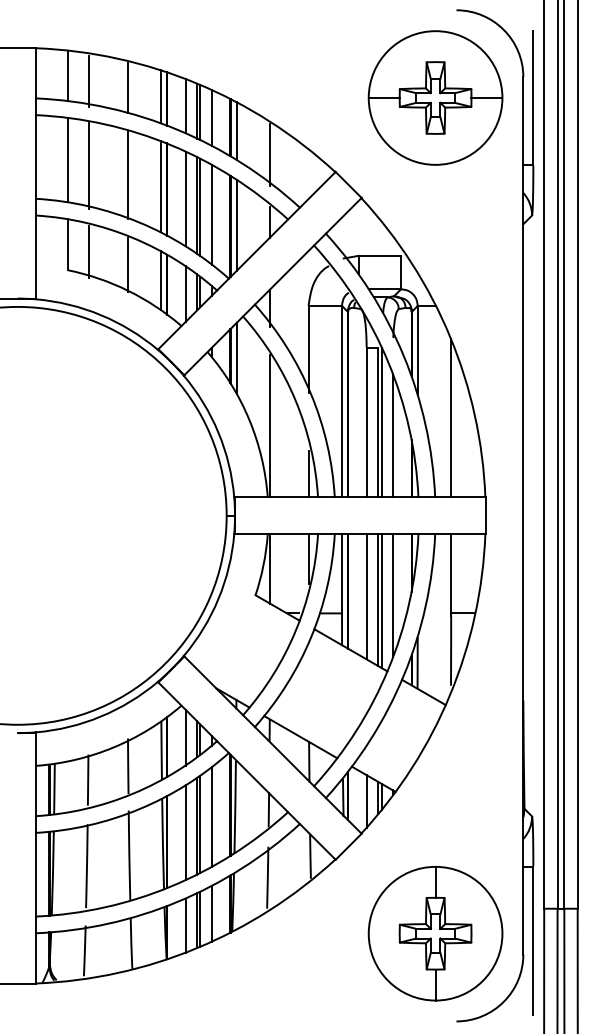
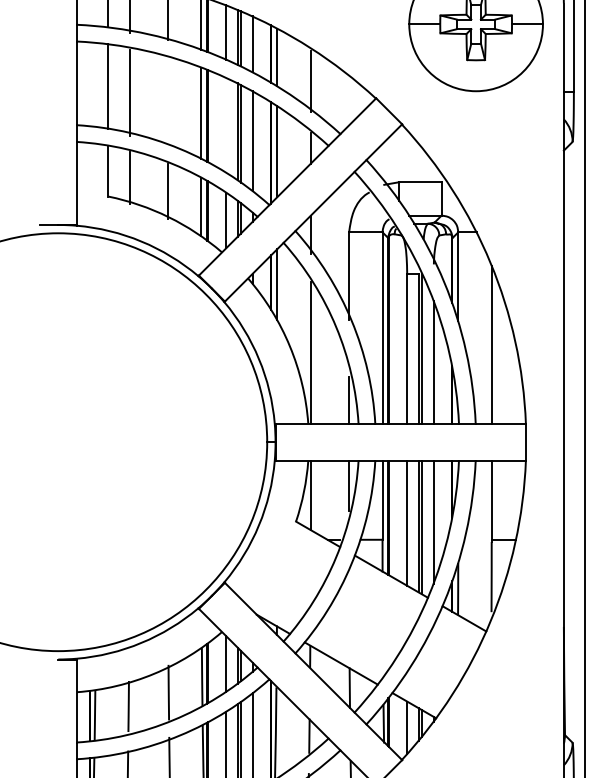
line: (127, 174) -> (168, 100), removed
line: (185, 198) -> (226, 124), removed

